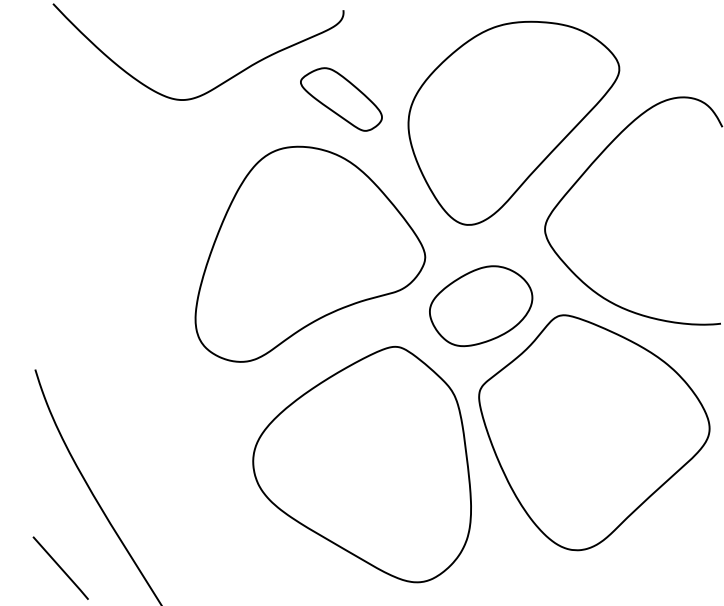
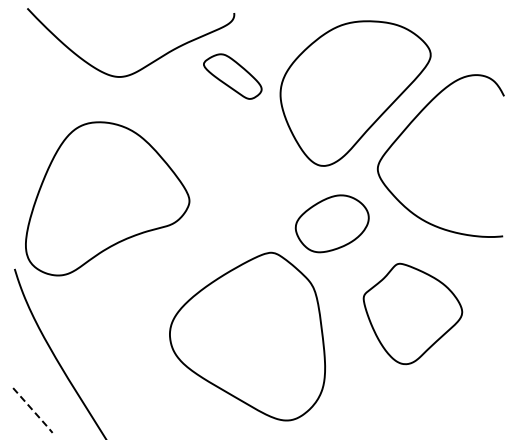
part: (310, 253) -> (107, 198), moved
part: (593, 432) -> (412, 313), size x0.6
line: (61, 569) -> (33, 411), solid -> dashed

